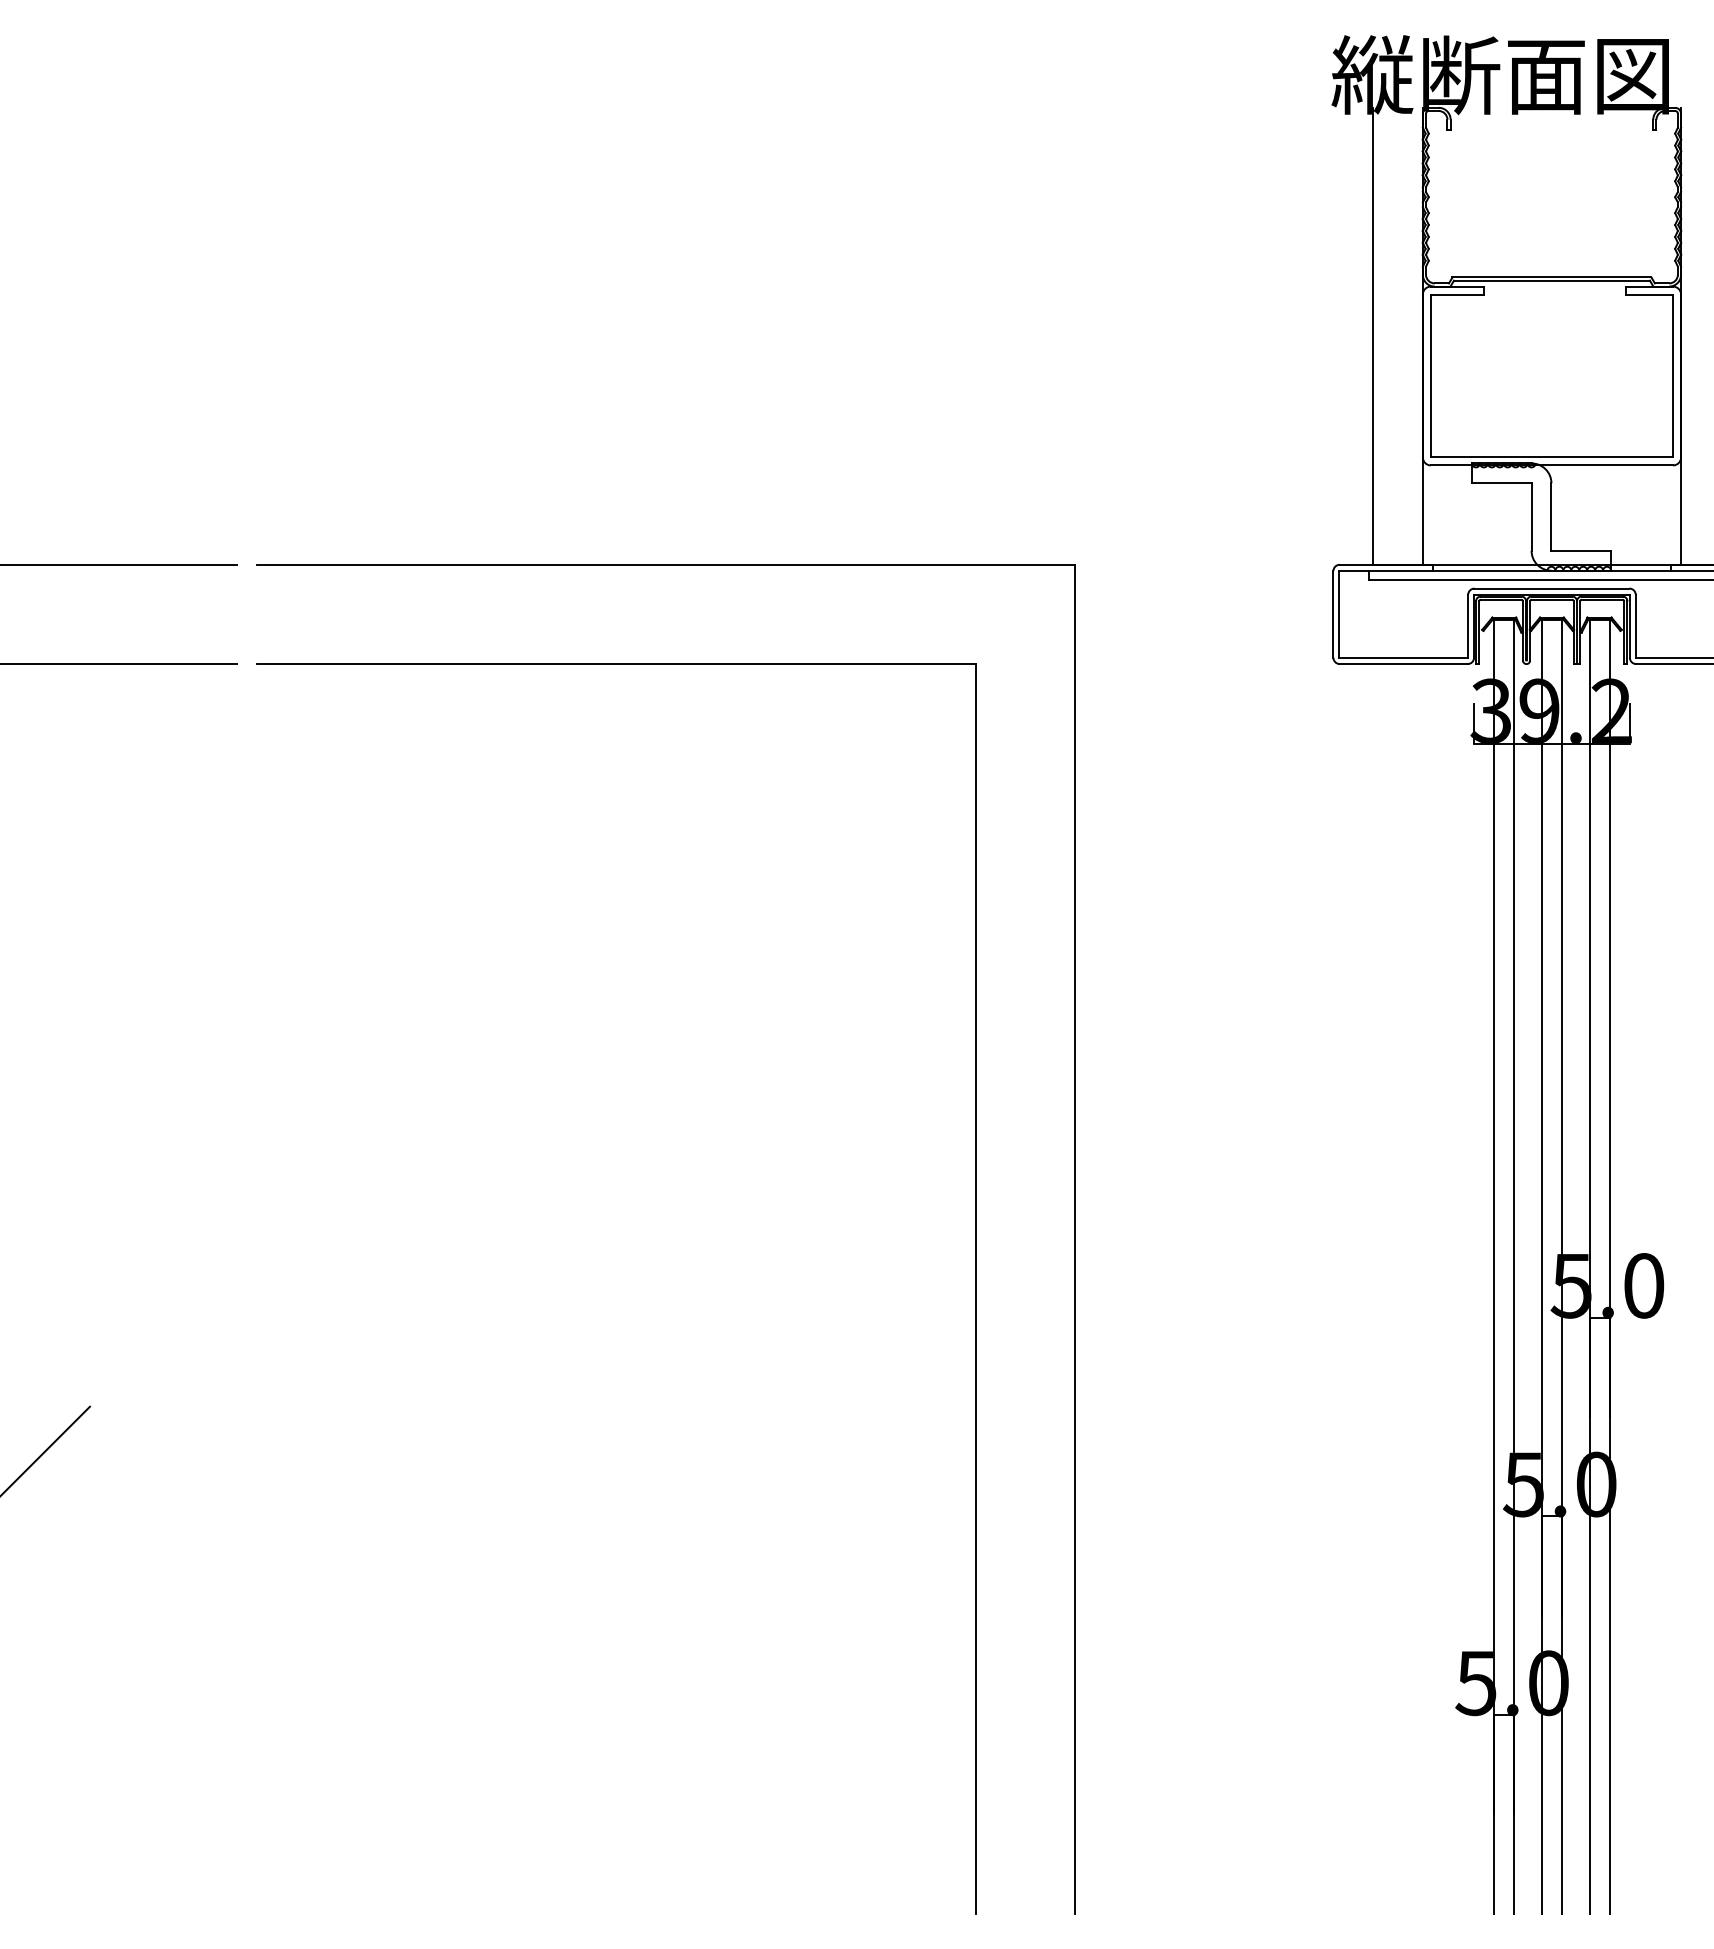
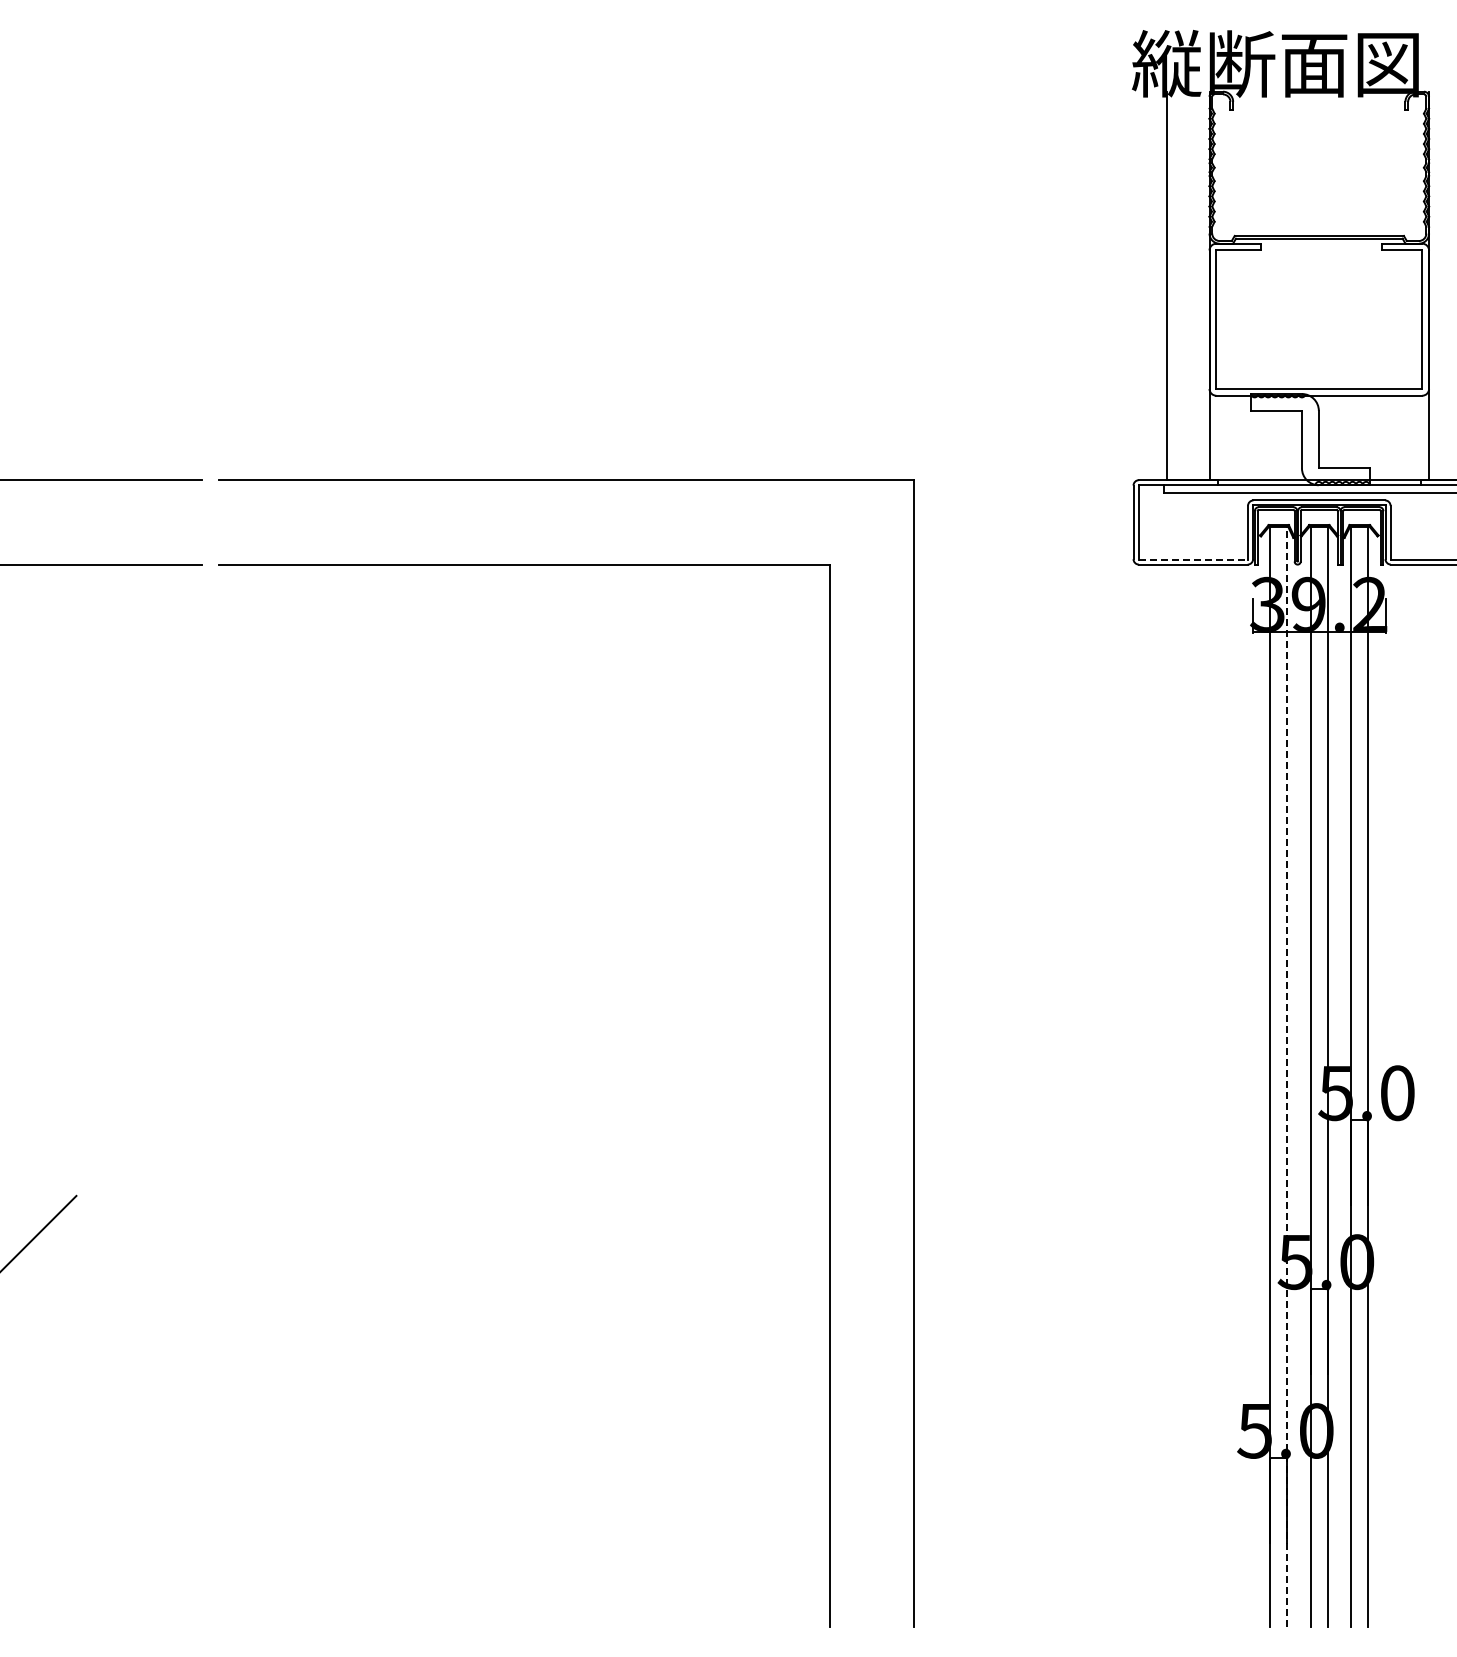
line: (1403, 658) -> (1193, 559), solid -> dashed
line: (1514, 1266) -> (1287, 1076), solid -> dashed

